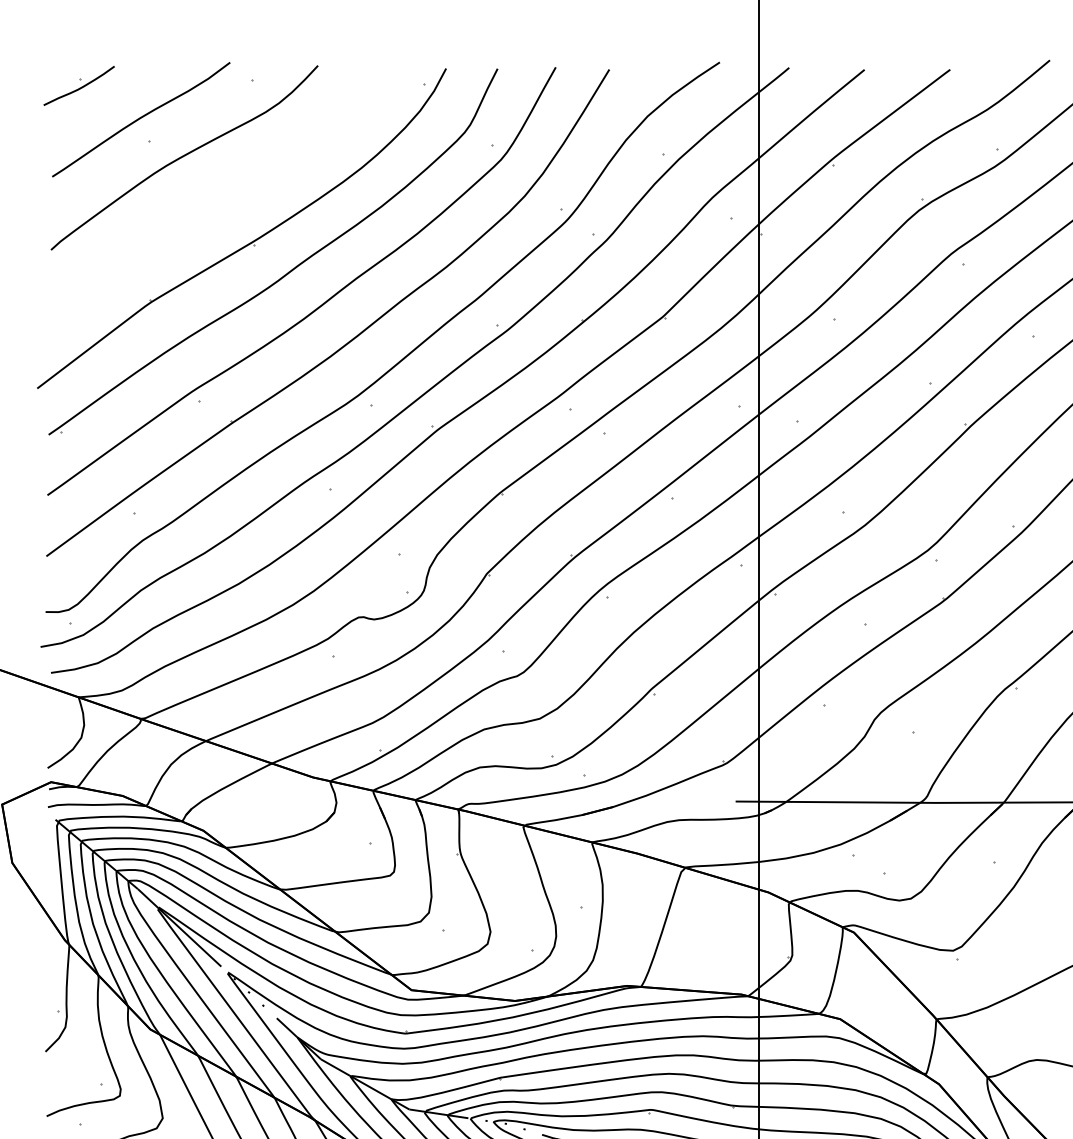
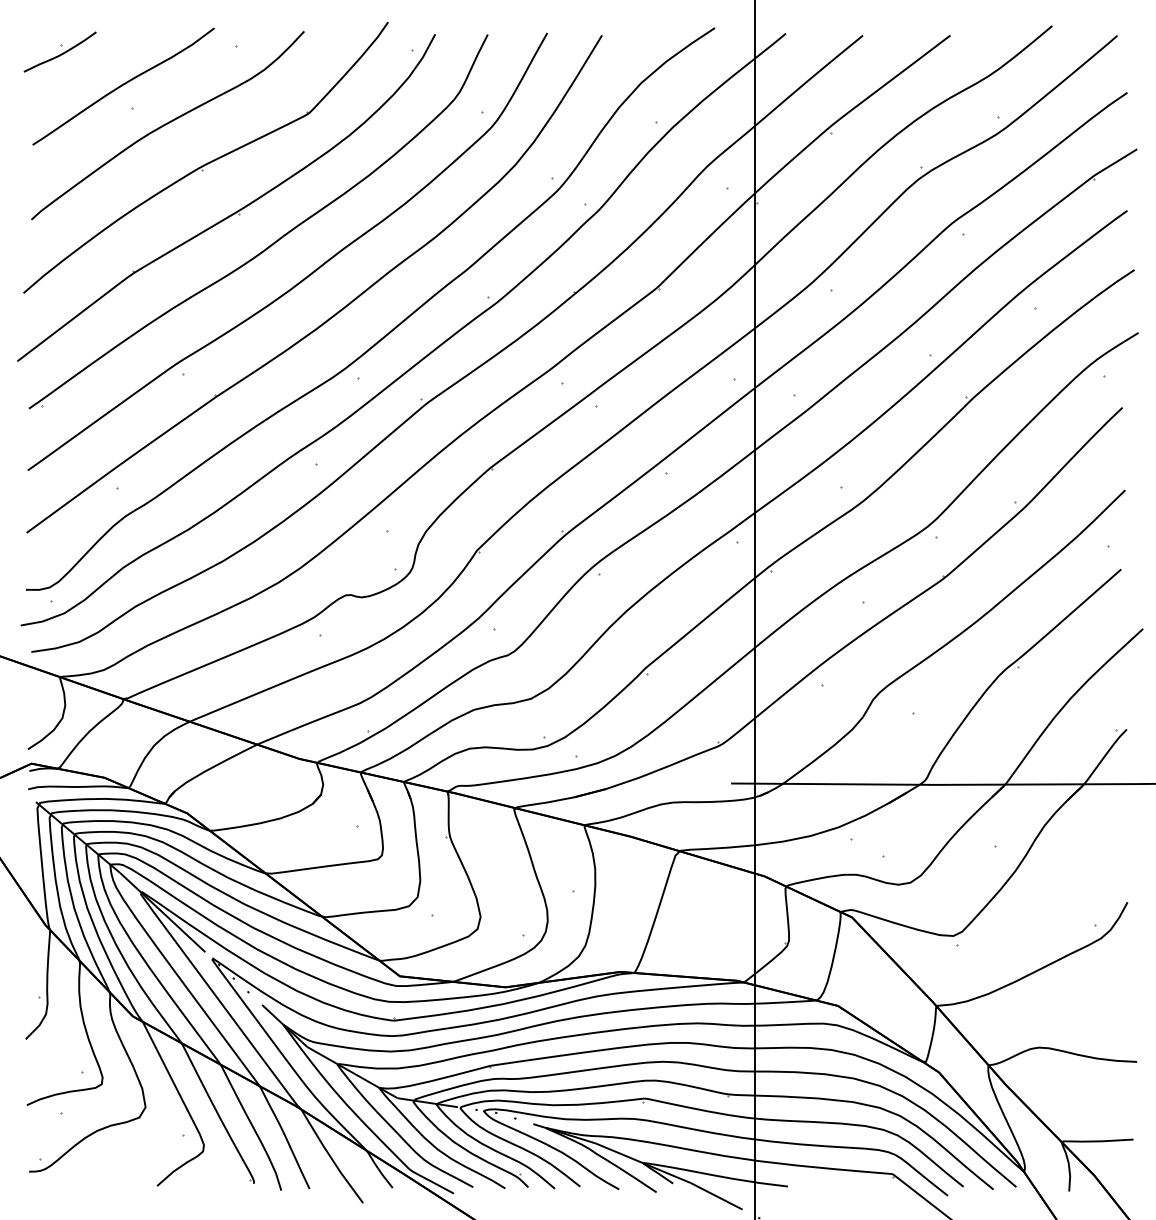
part: (221, 189) -> (205, 157), added

